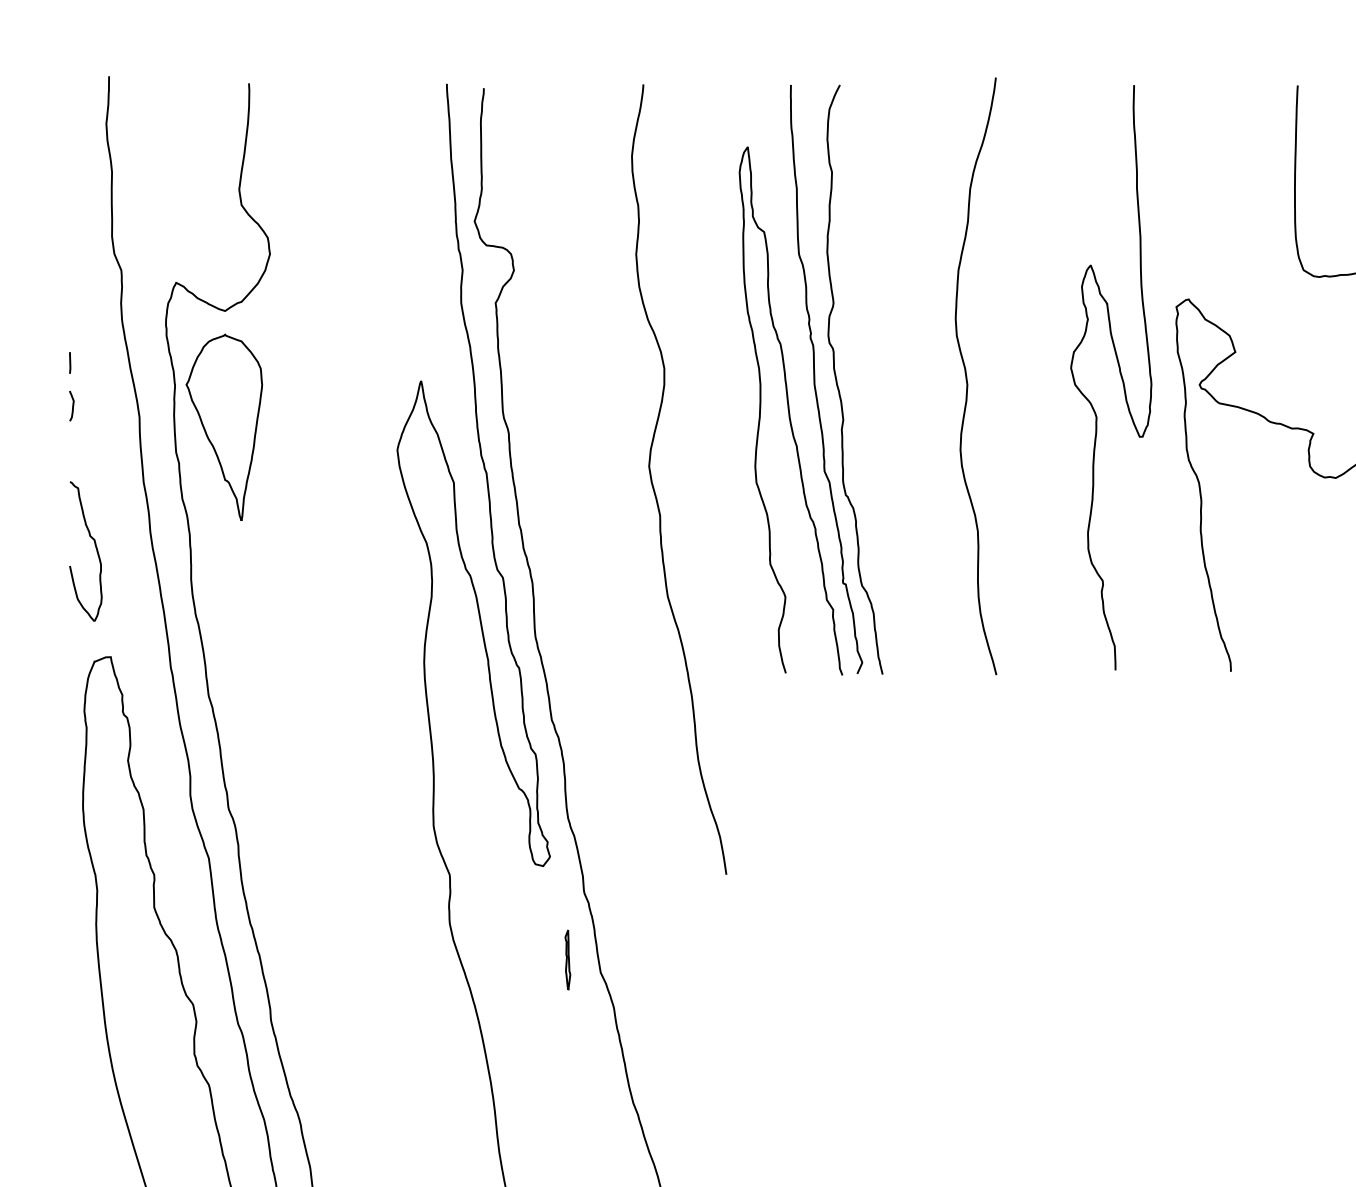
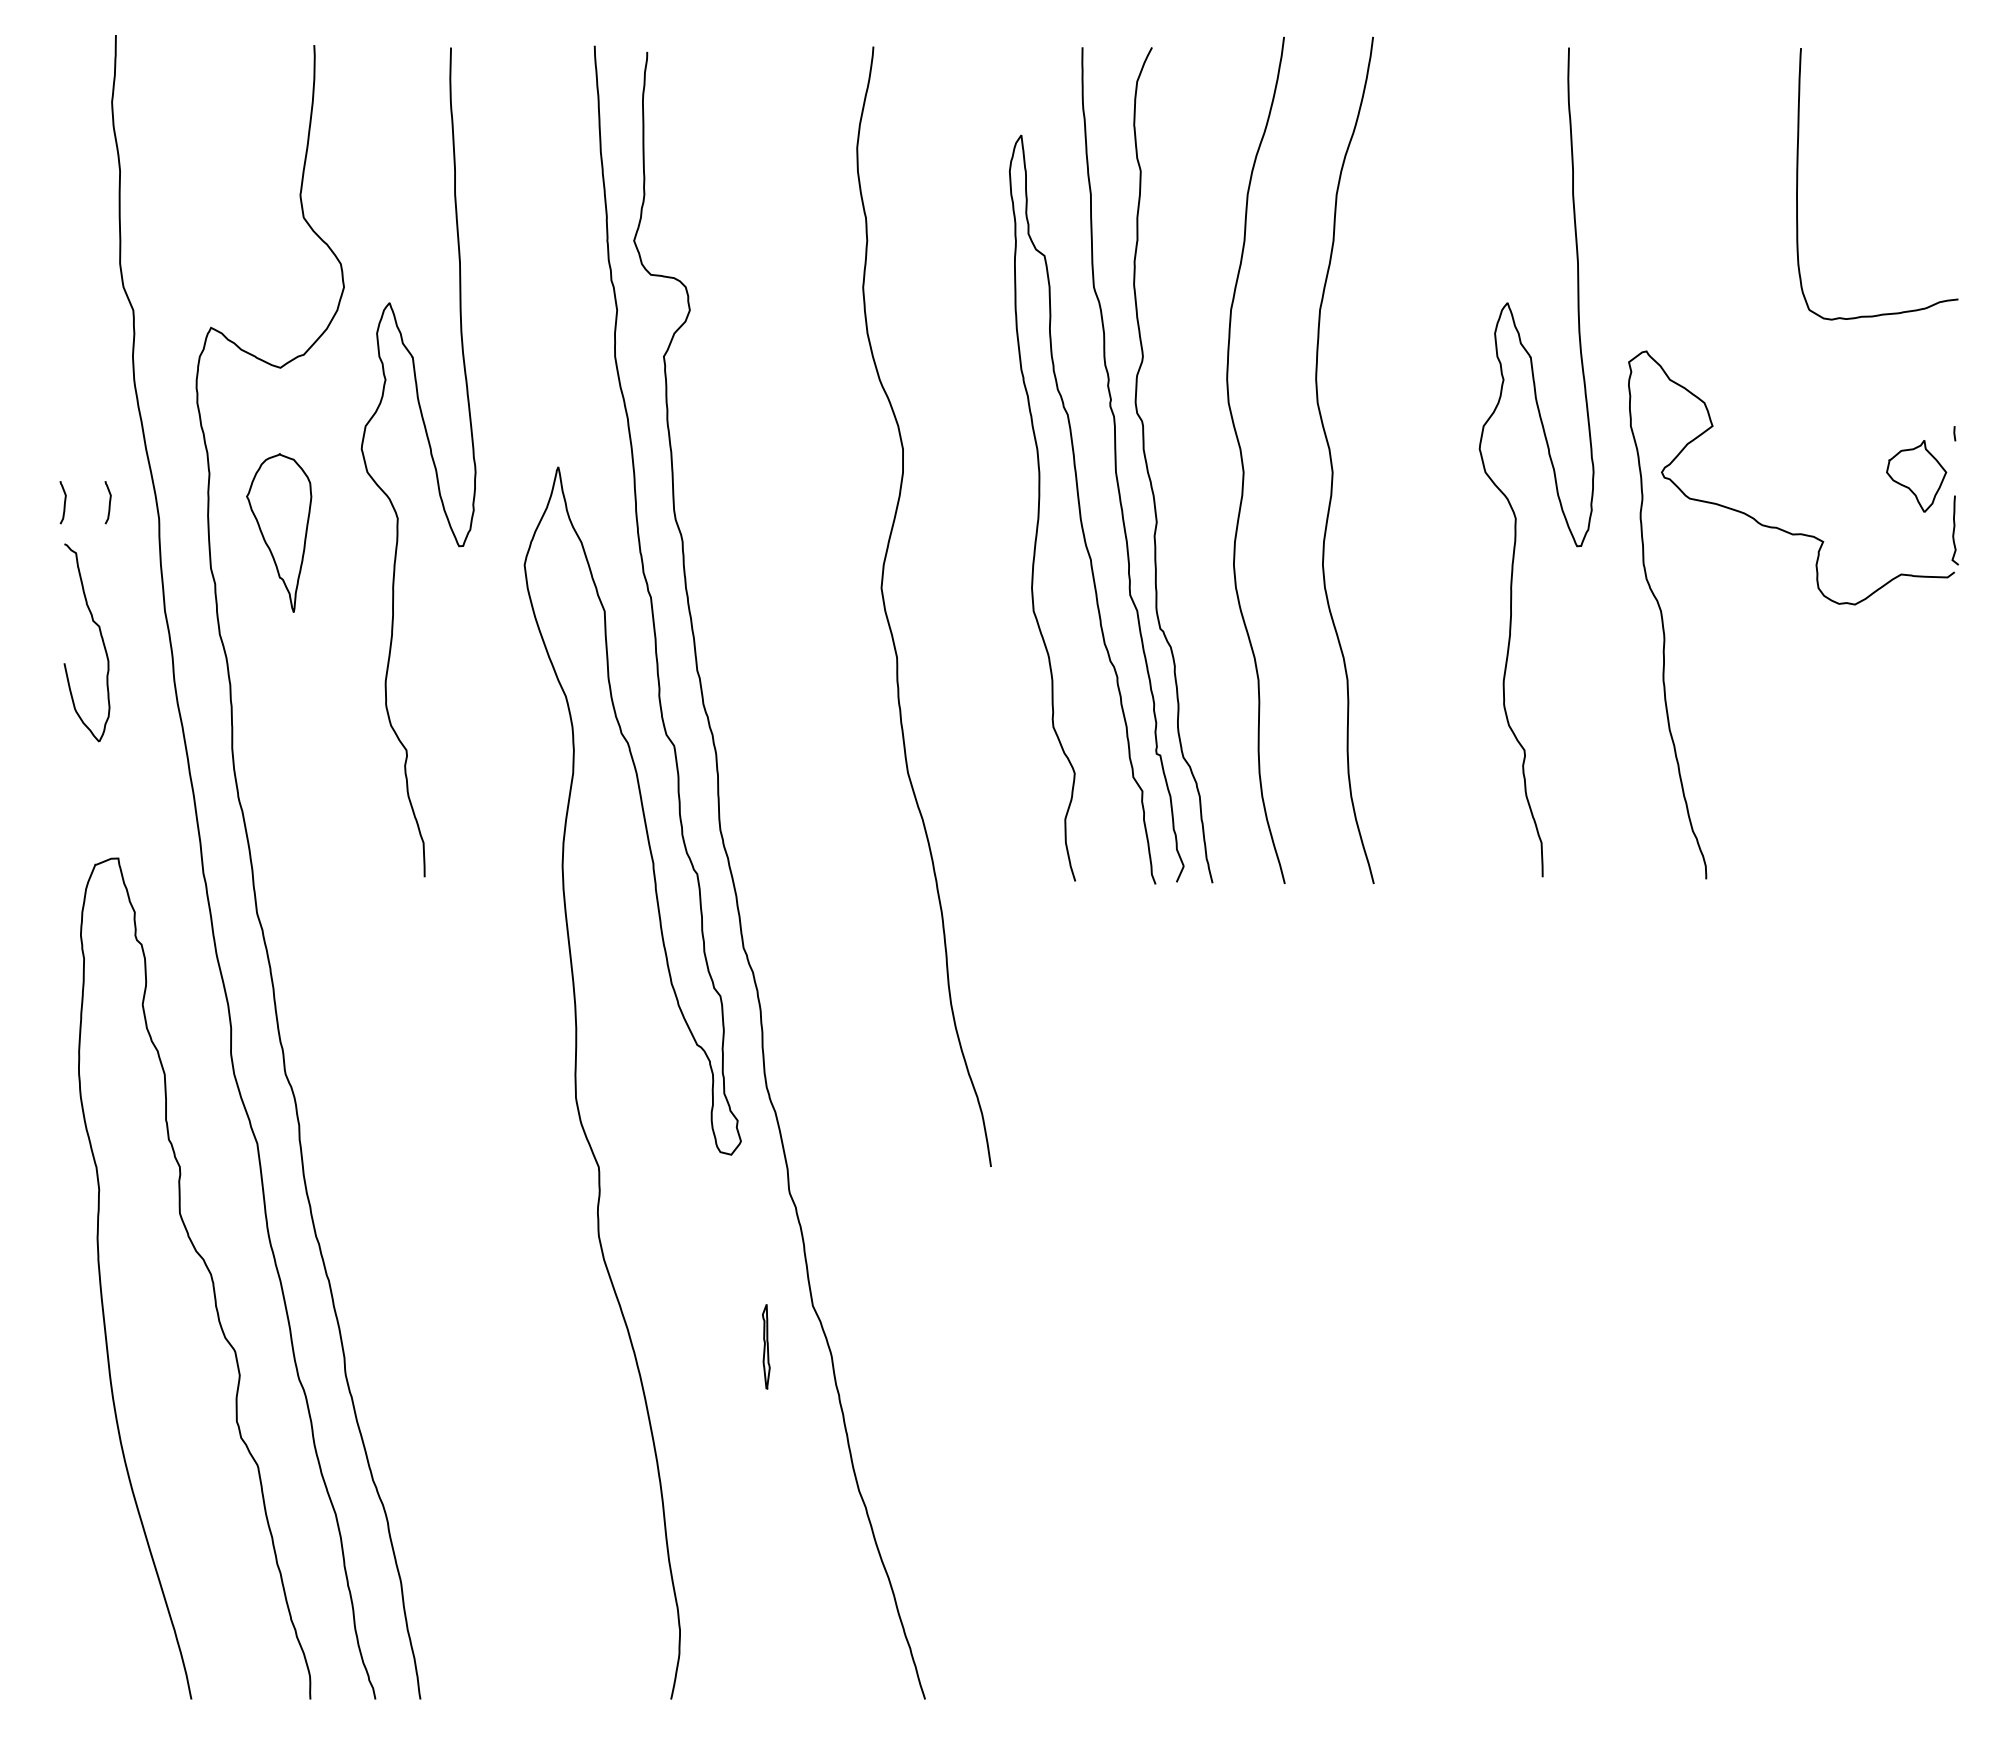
line: (70, 362) -> (60, 441), removed
curve: (331, 374) -> (431, 458), added
curve: (904, 377) -> (1243, 461), added
curve: (104, 406) -> (109, 502), added
part: (223, 427) -> (278, 532), size x0.6
part: (95, 547) -> (100, 636), moved
part: (568, 959) -> (766, 1346), moved

